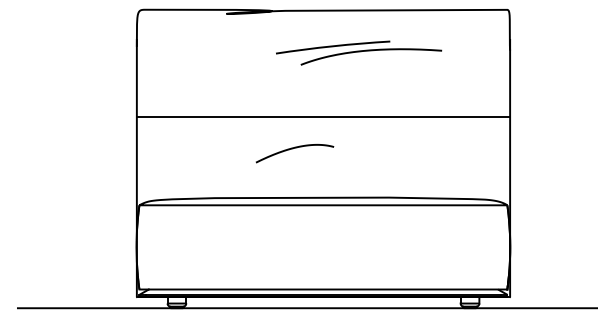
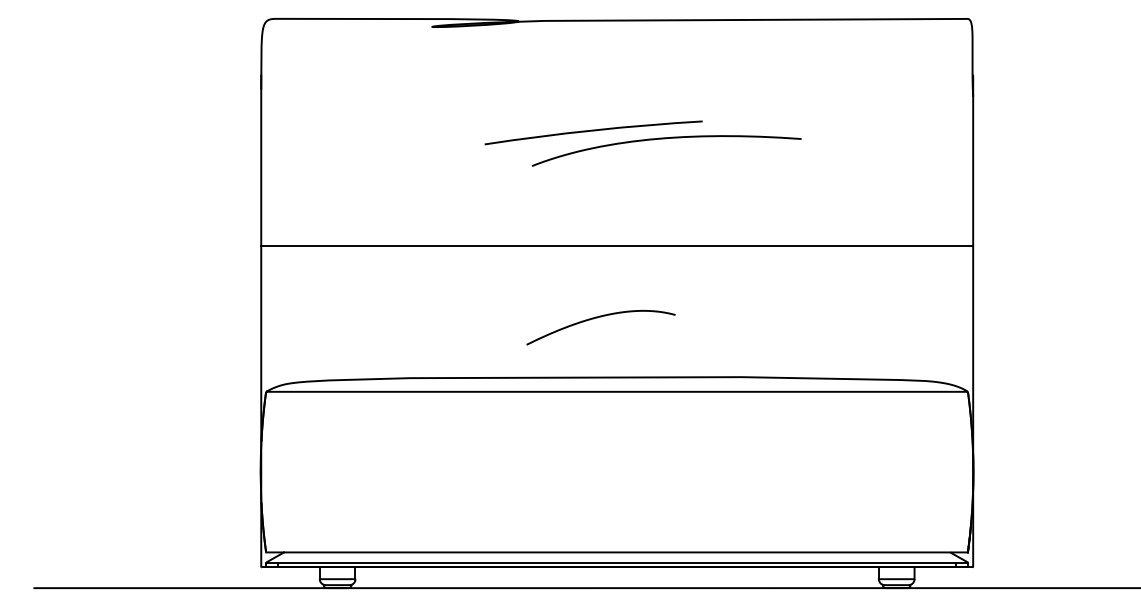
part: (359, 52) -> (643, 142), moved
line: (323, 116) -> (617, 245), moved
curve: (293, 149) -> (598, 319), moved

